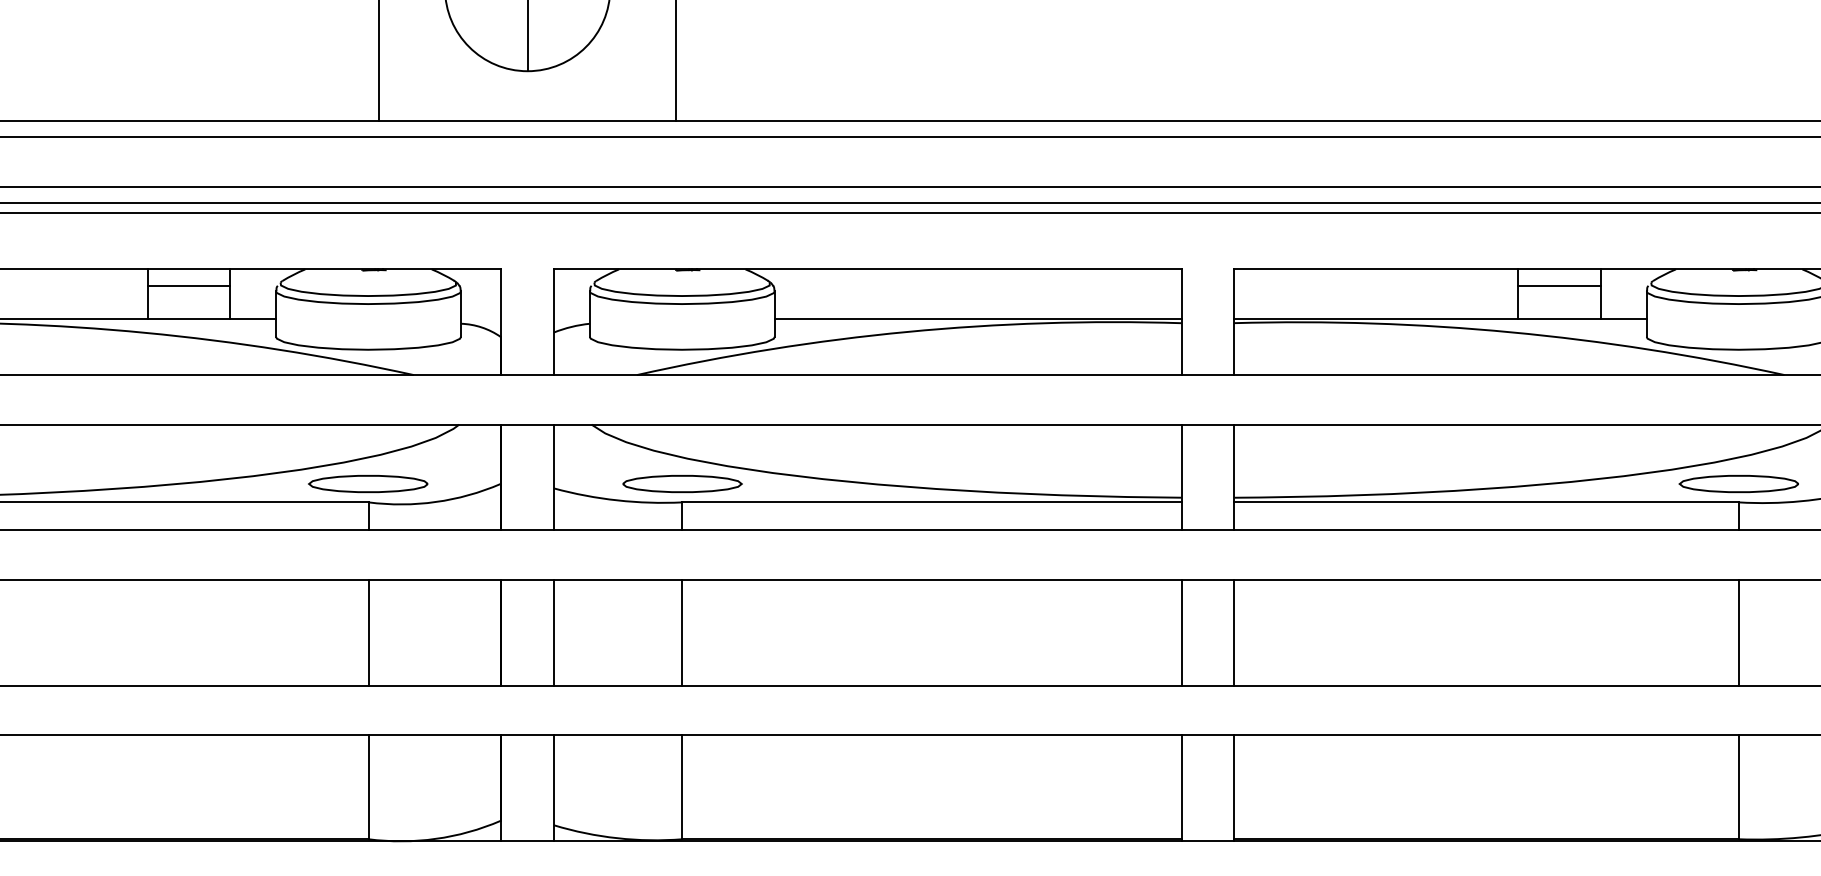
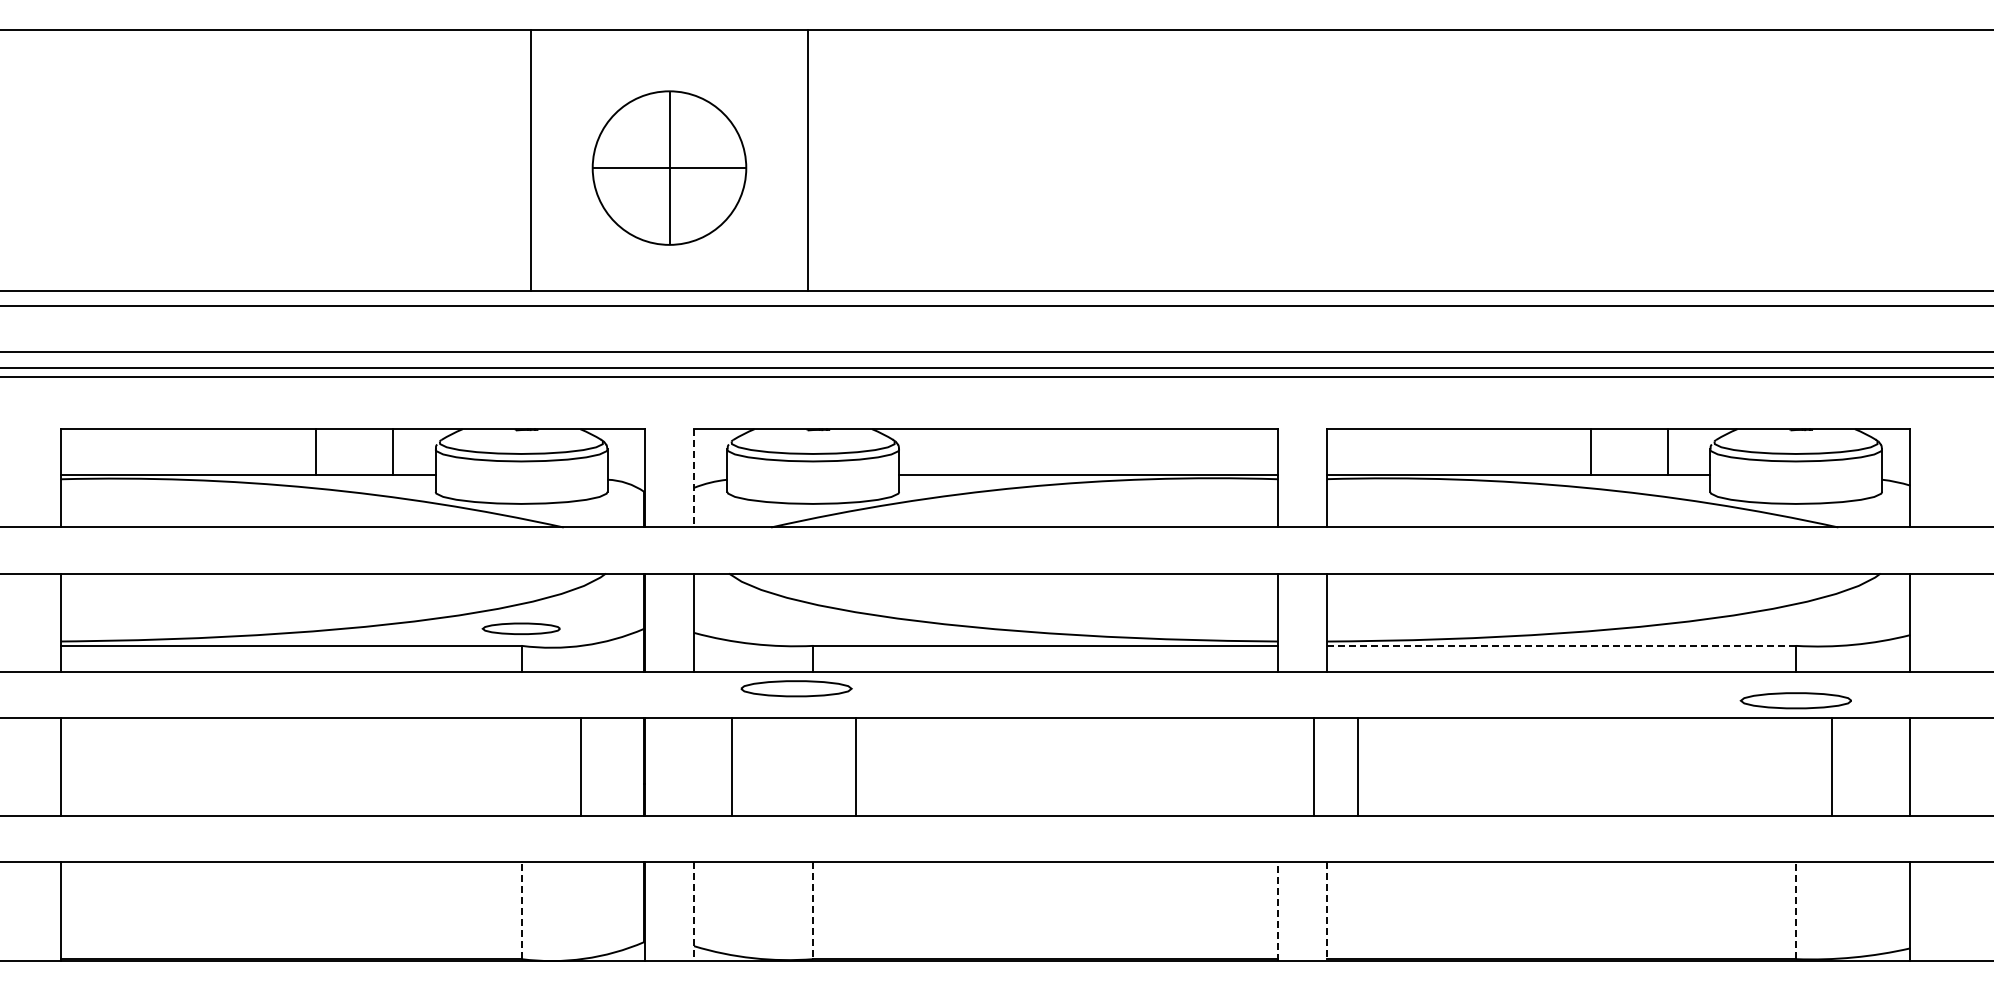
line: (188, 285) -> (354, 444), removed
line: (1558, 285) -> (1628, 444), removed
line: (554, 322) -> (694, 478), solid -> dashed
part: (368, 483) -> (521, 628), size x0.7
part: (682, 483) -> (796, 688), moved
part: (1738, 483) -> (1795, 700), moved
line: (1486, 501) -> (1561, 645), solid -> dashed
line: (368, 632) -> (580, 766), moved
line: (554, 632) -> (732, 766), moved
line: (682, 632) -> (856, 766), moved
line: (1181, 632) -> (1313, 766), moved
line: (1234, 632) -> (1357, 766), moved
line: (1739, 632) -> (1832, 766), moved
line: (368, 786) -> (521, 910), solid -> dashed
line: (1181, 786) -> (1277, 910), solid -> dashed
line: (1739, 786) -> (1796, 910), solid -> dashed
line: (554, 788) -> (694, 911), solid -> dashed
line: (682, 788) -> (813, 911), solid -> dashed
line: (1234, 788) -> (1326, 911), solid -> dashed

